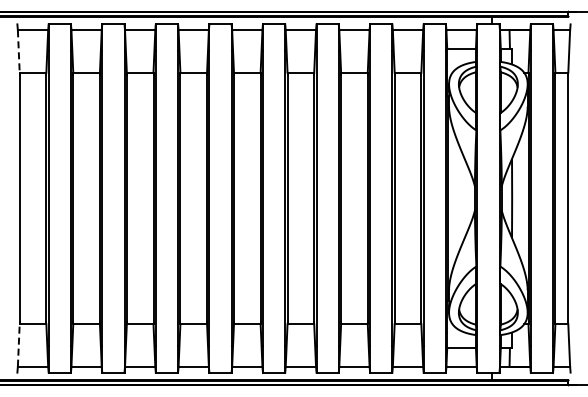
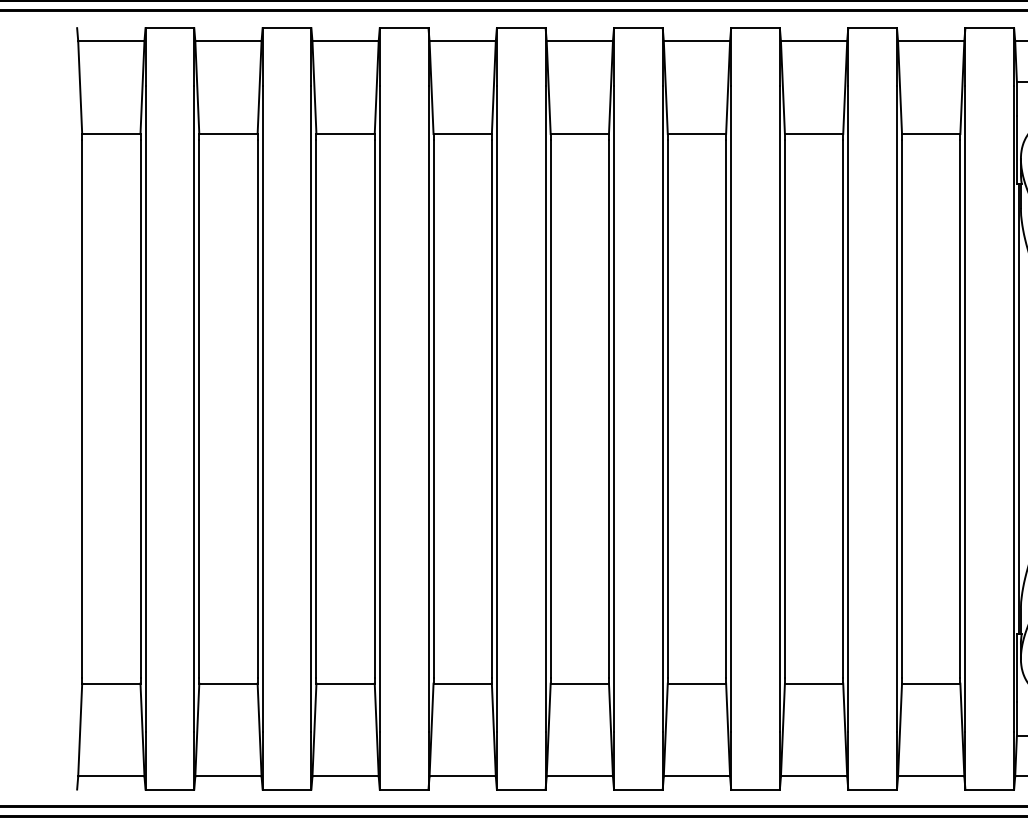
line: (18, 52) -> (79, 89), dashed -> solid
line: (18, 344) -> (79, 728), dashed -> solid

